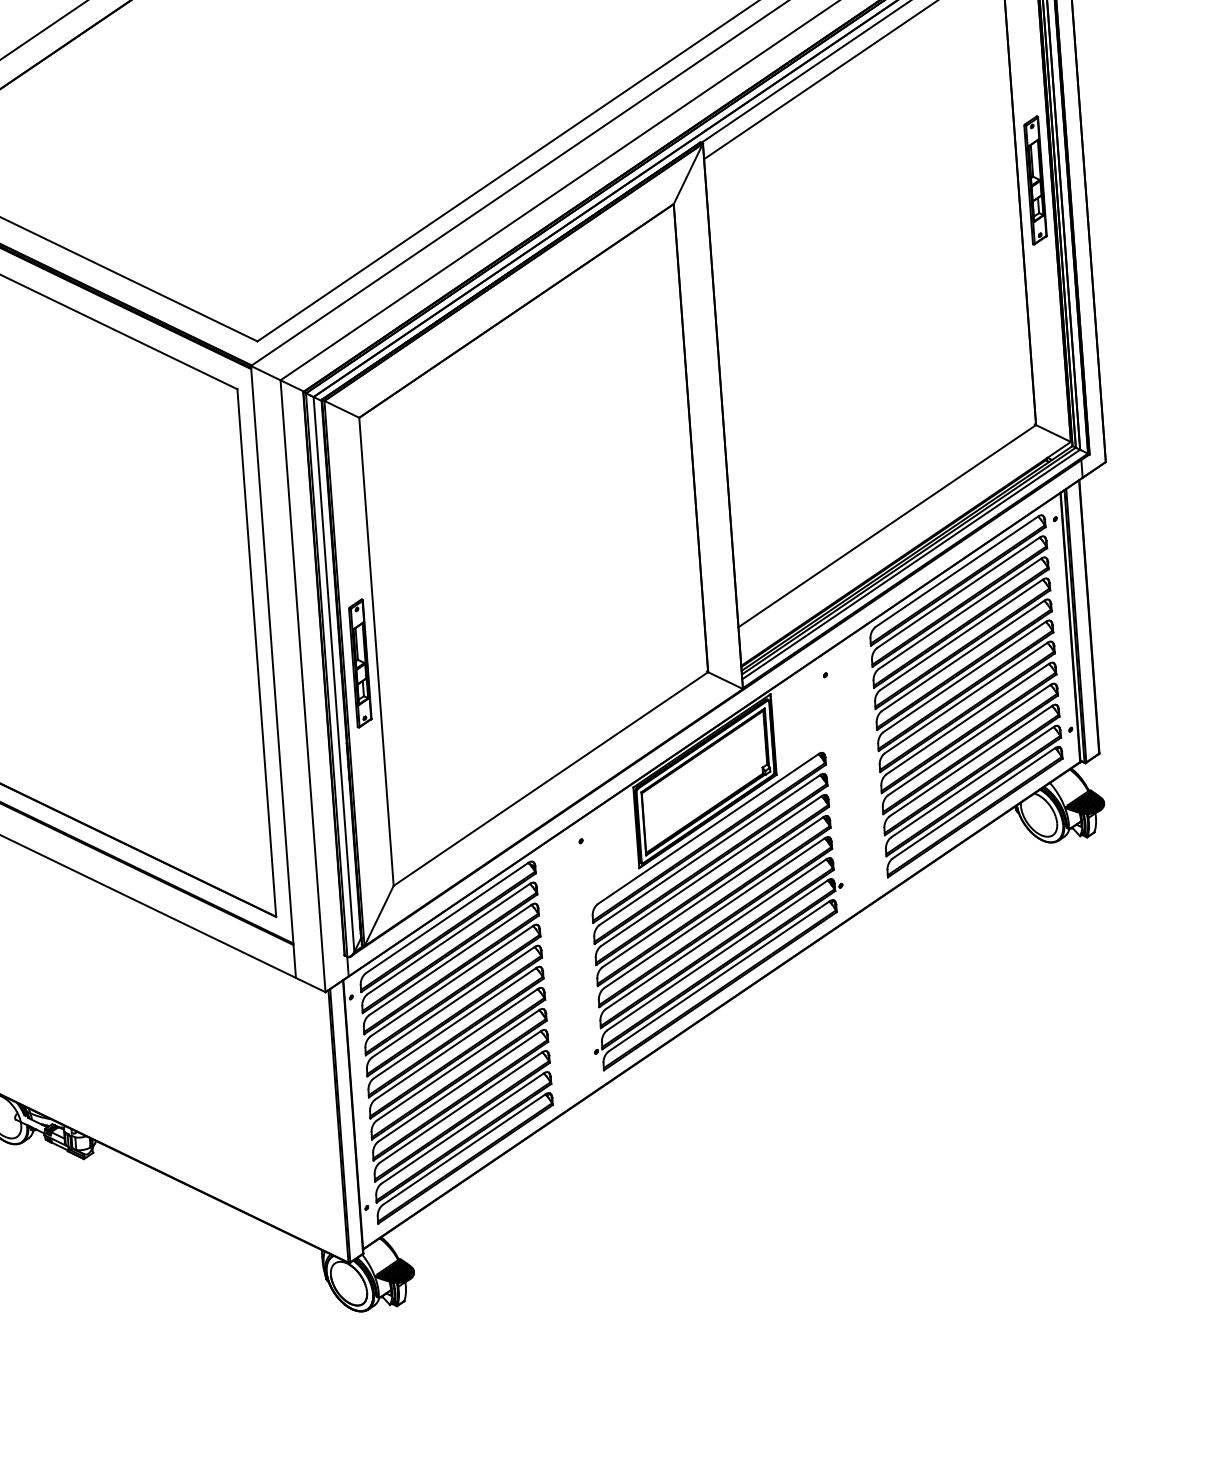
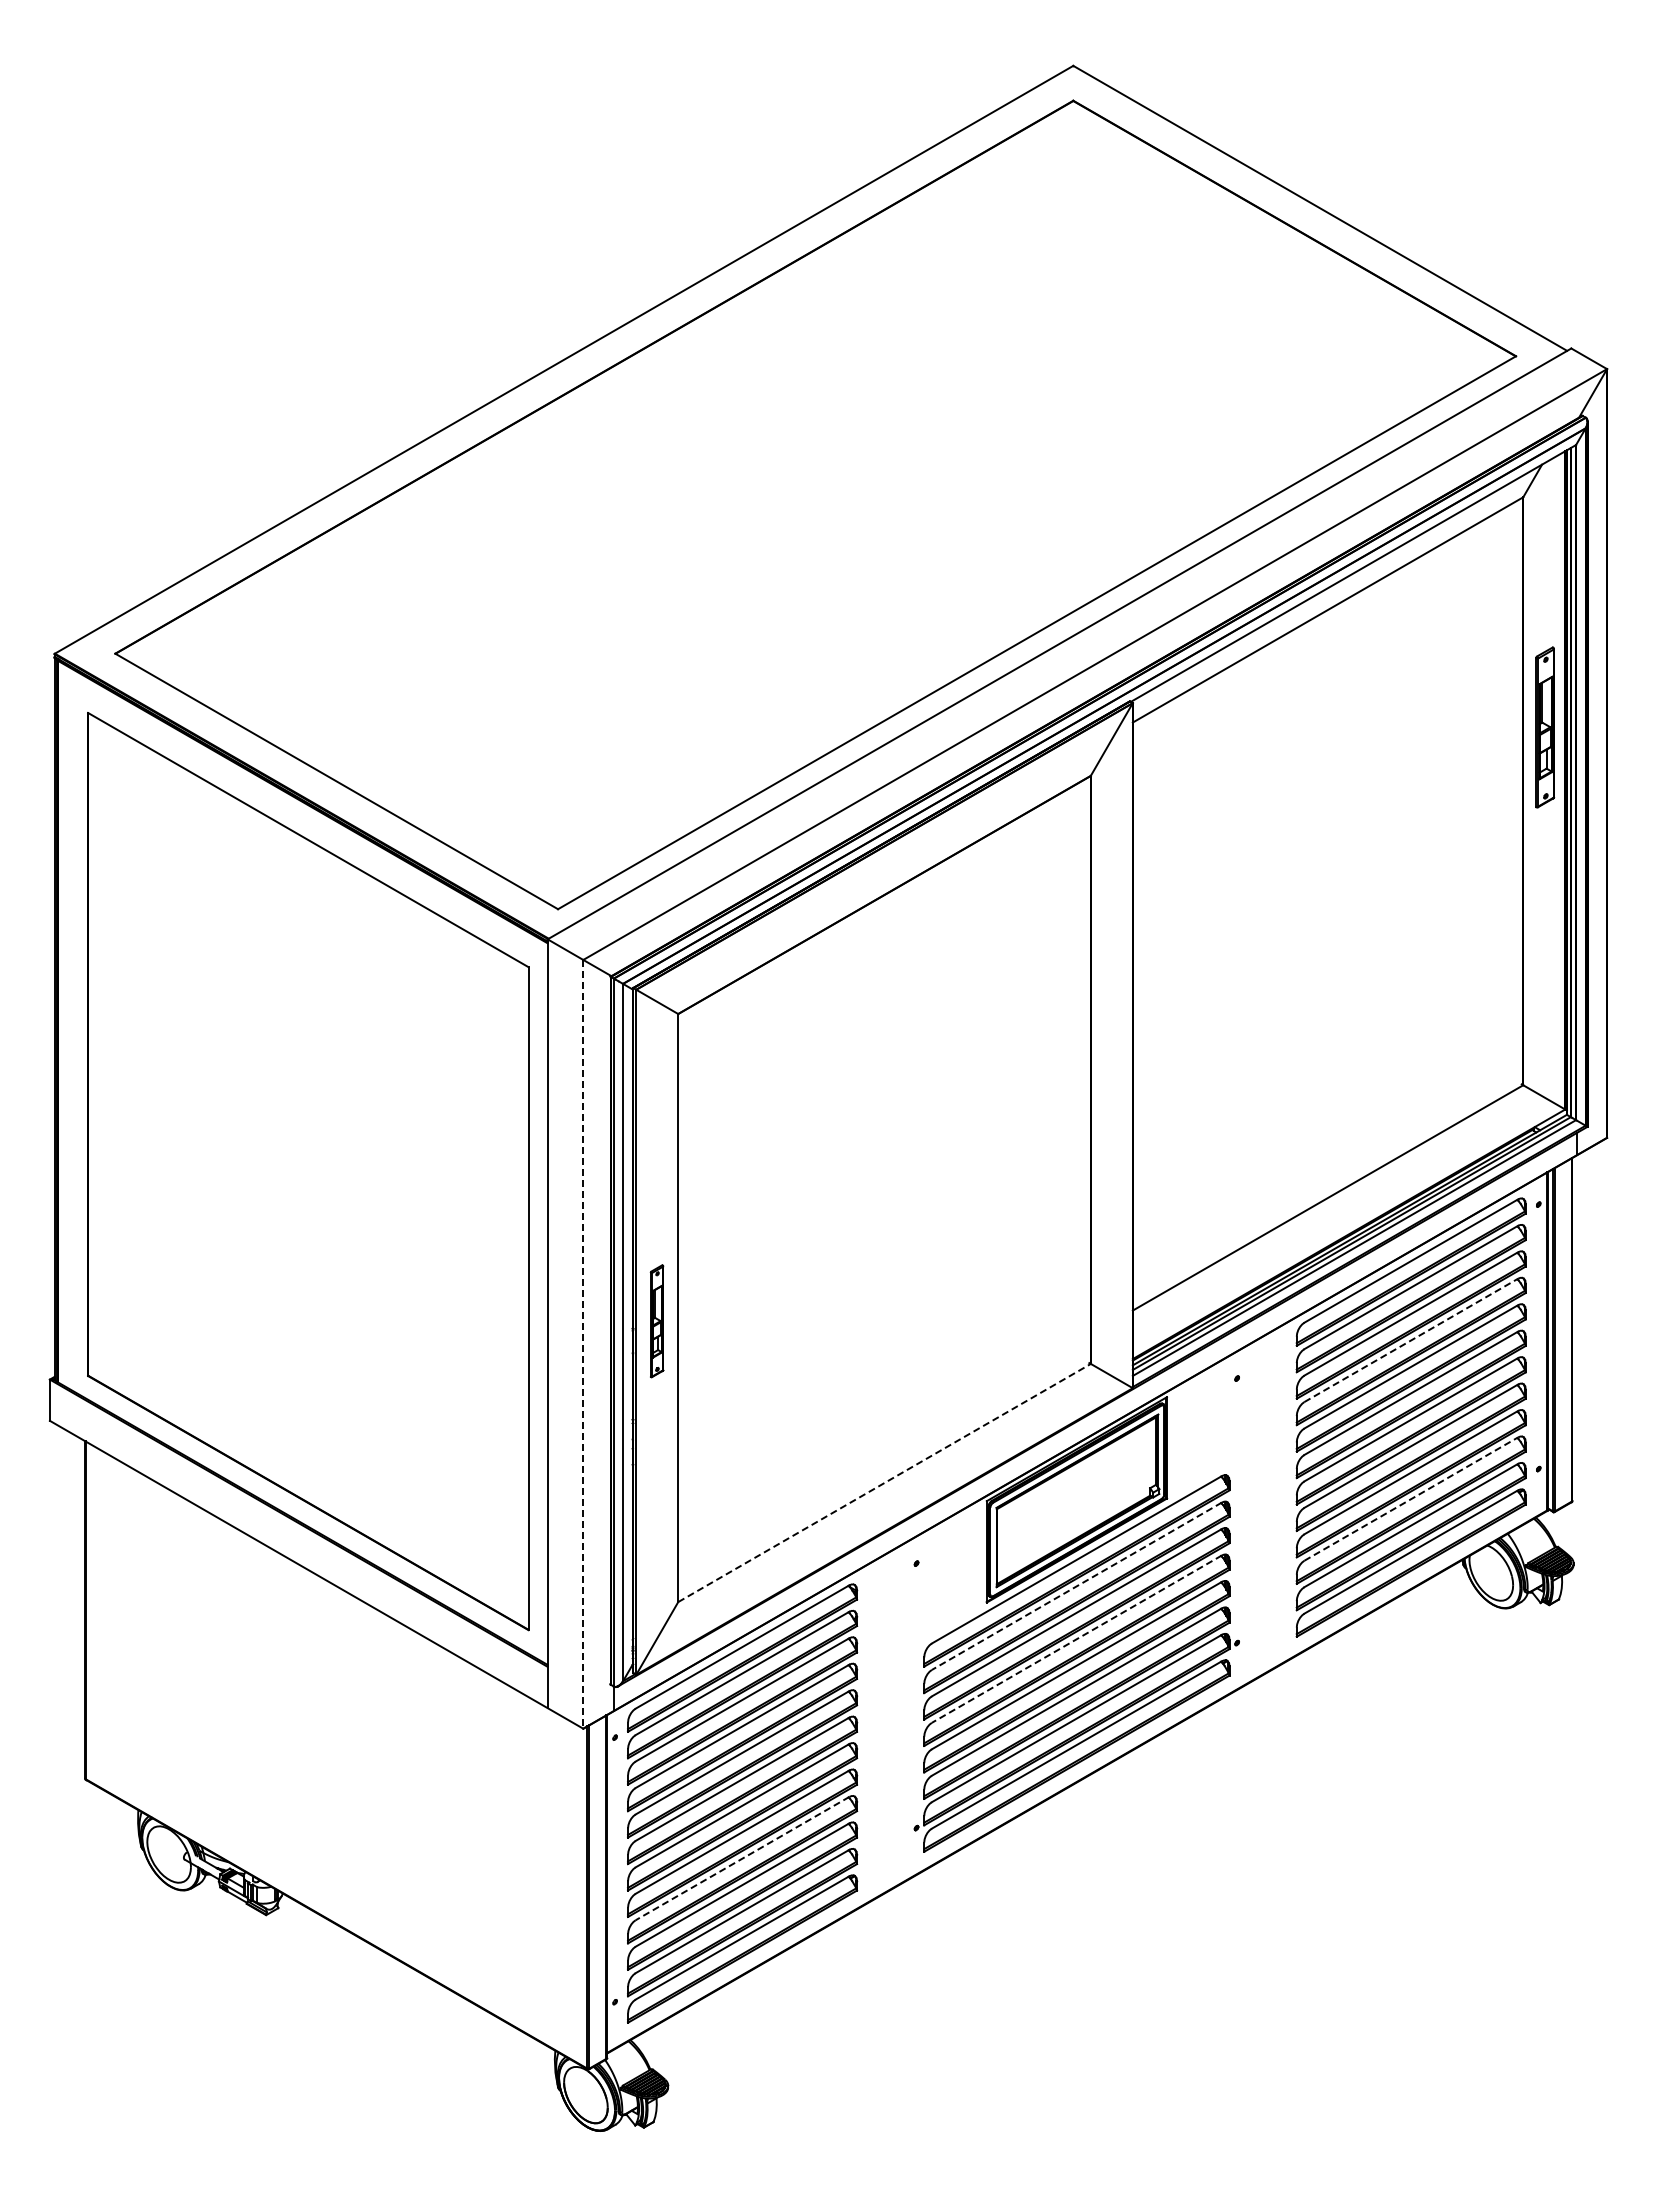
part: (1035, 180) -> (1545, 727), moved
line: (962, 634) -> (1411, 1340), solid -> dashed
part: (359, 663) -> (656, 1321), size x0.7
line: (303, 686) -> (583, 1344), solid -> dashed
line: (971, 760) -> (1411, 1498), solid -> dashed
line: (550, 778) -> (884, 1482), solid -> dashed
line: (709, 850) -> (1076, 1586), solid -> dashed
line: (712, 892) -> (1076, 1639), solid -> dashed
line: (459, 1086) -> (742, 1858), solid -> dashed

